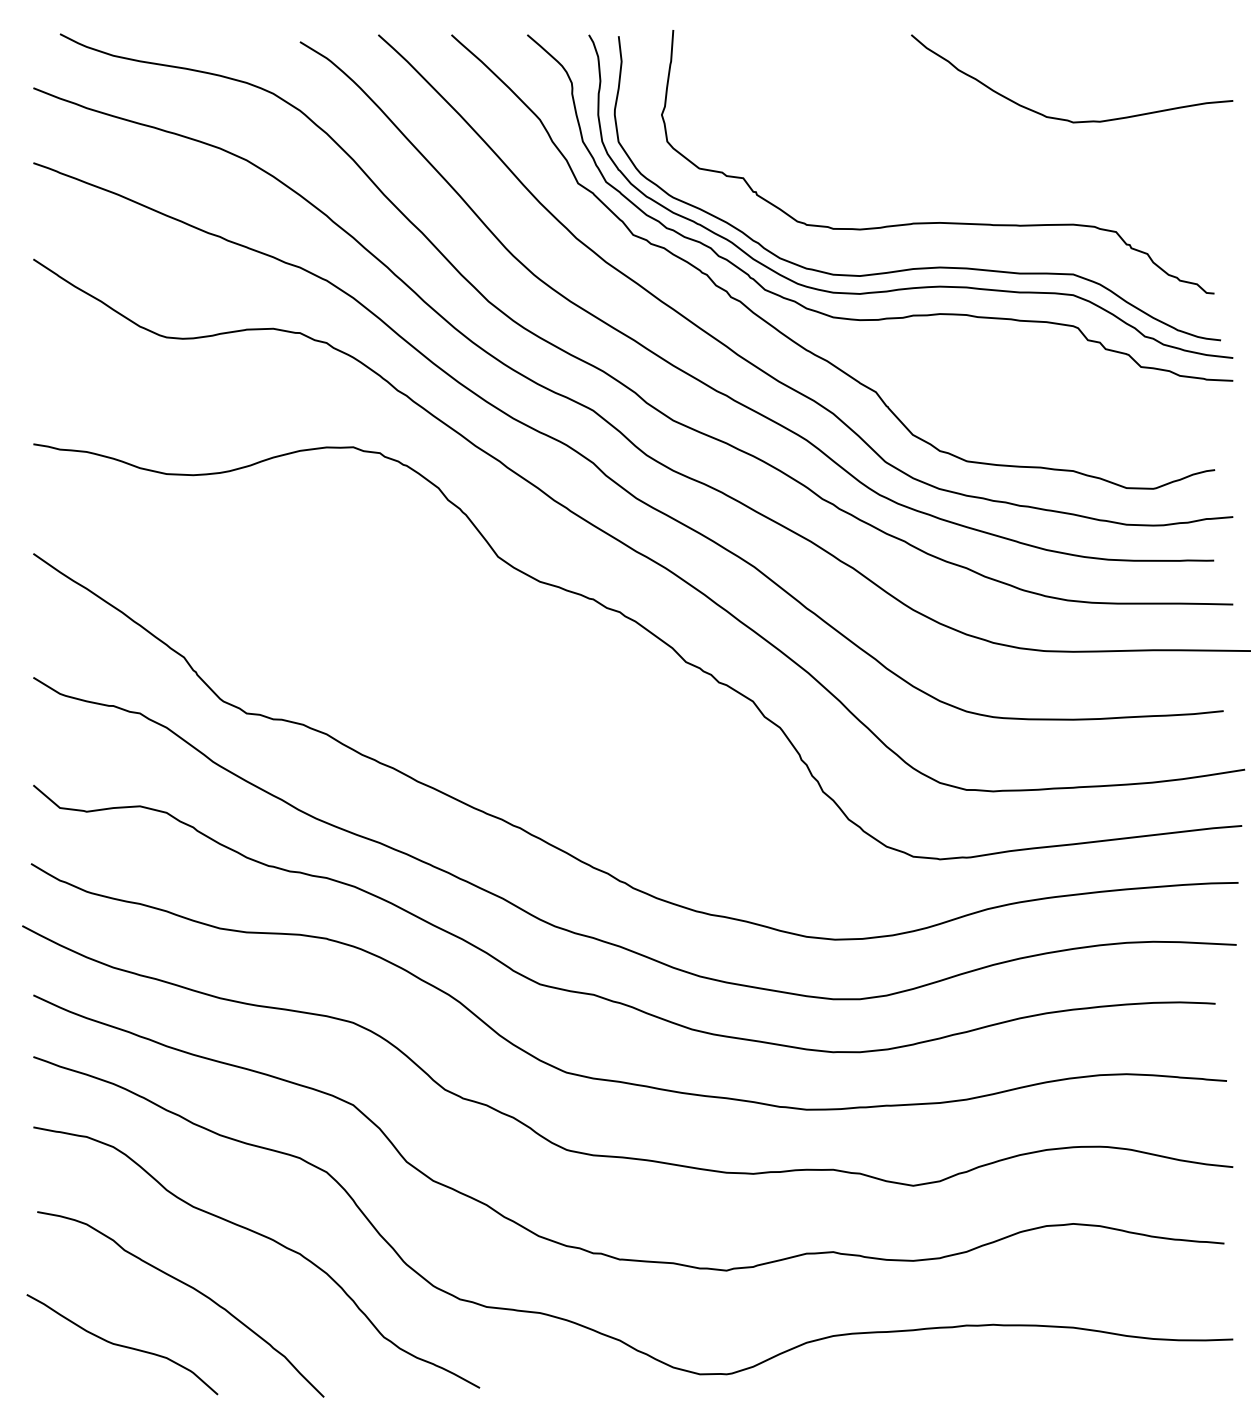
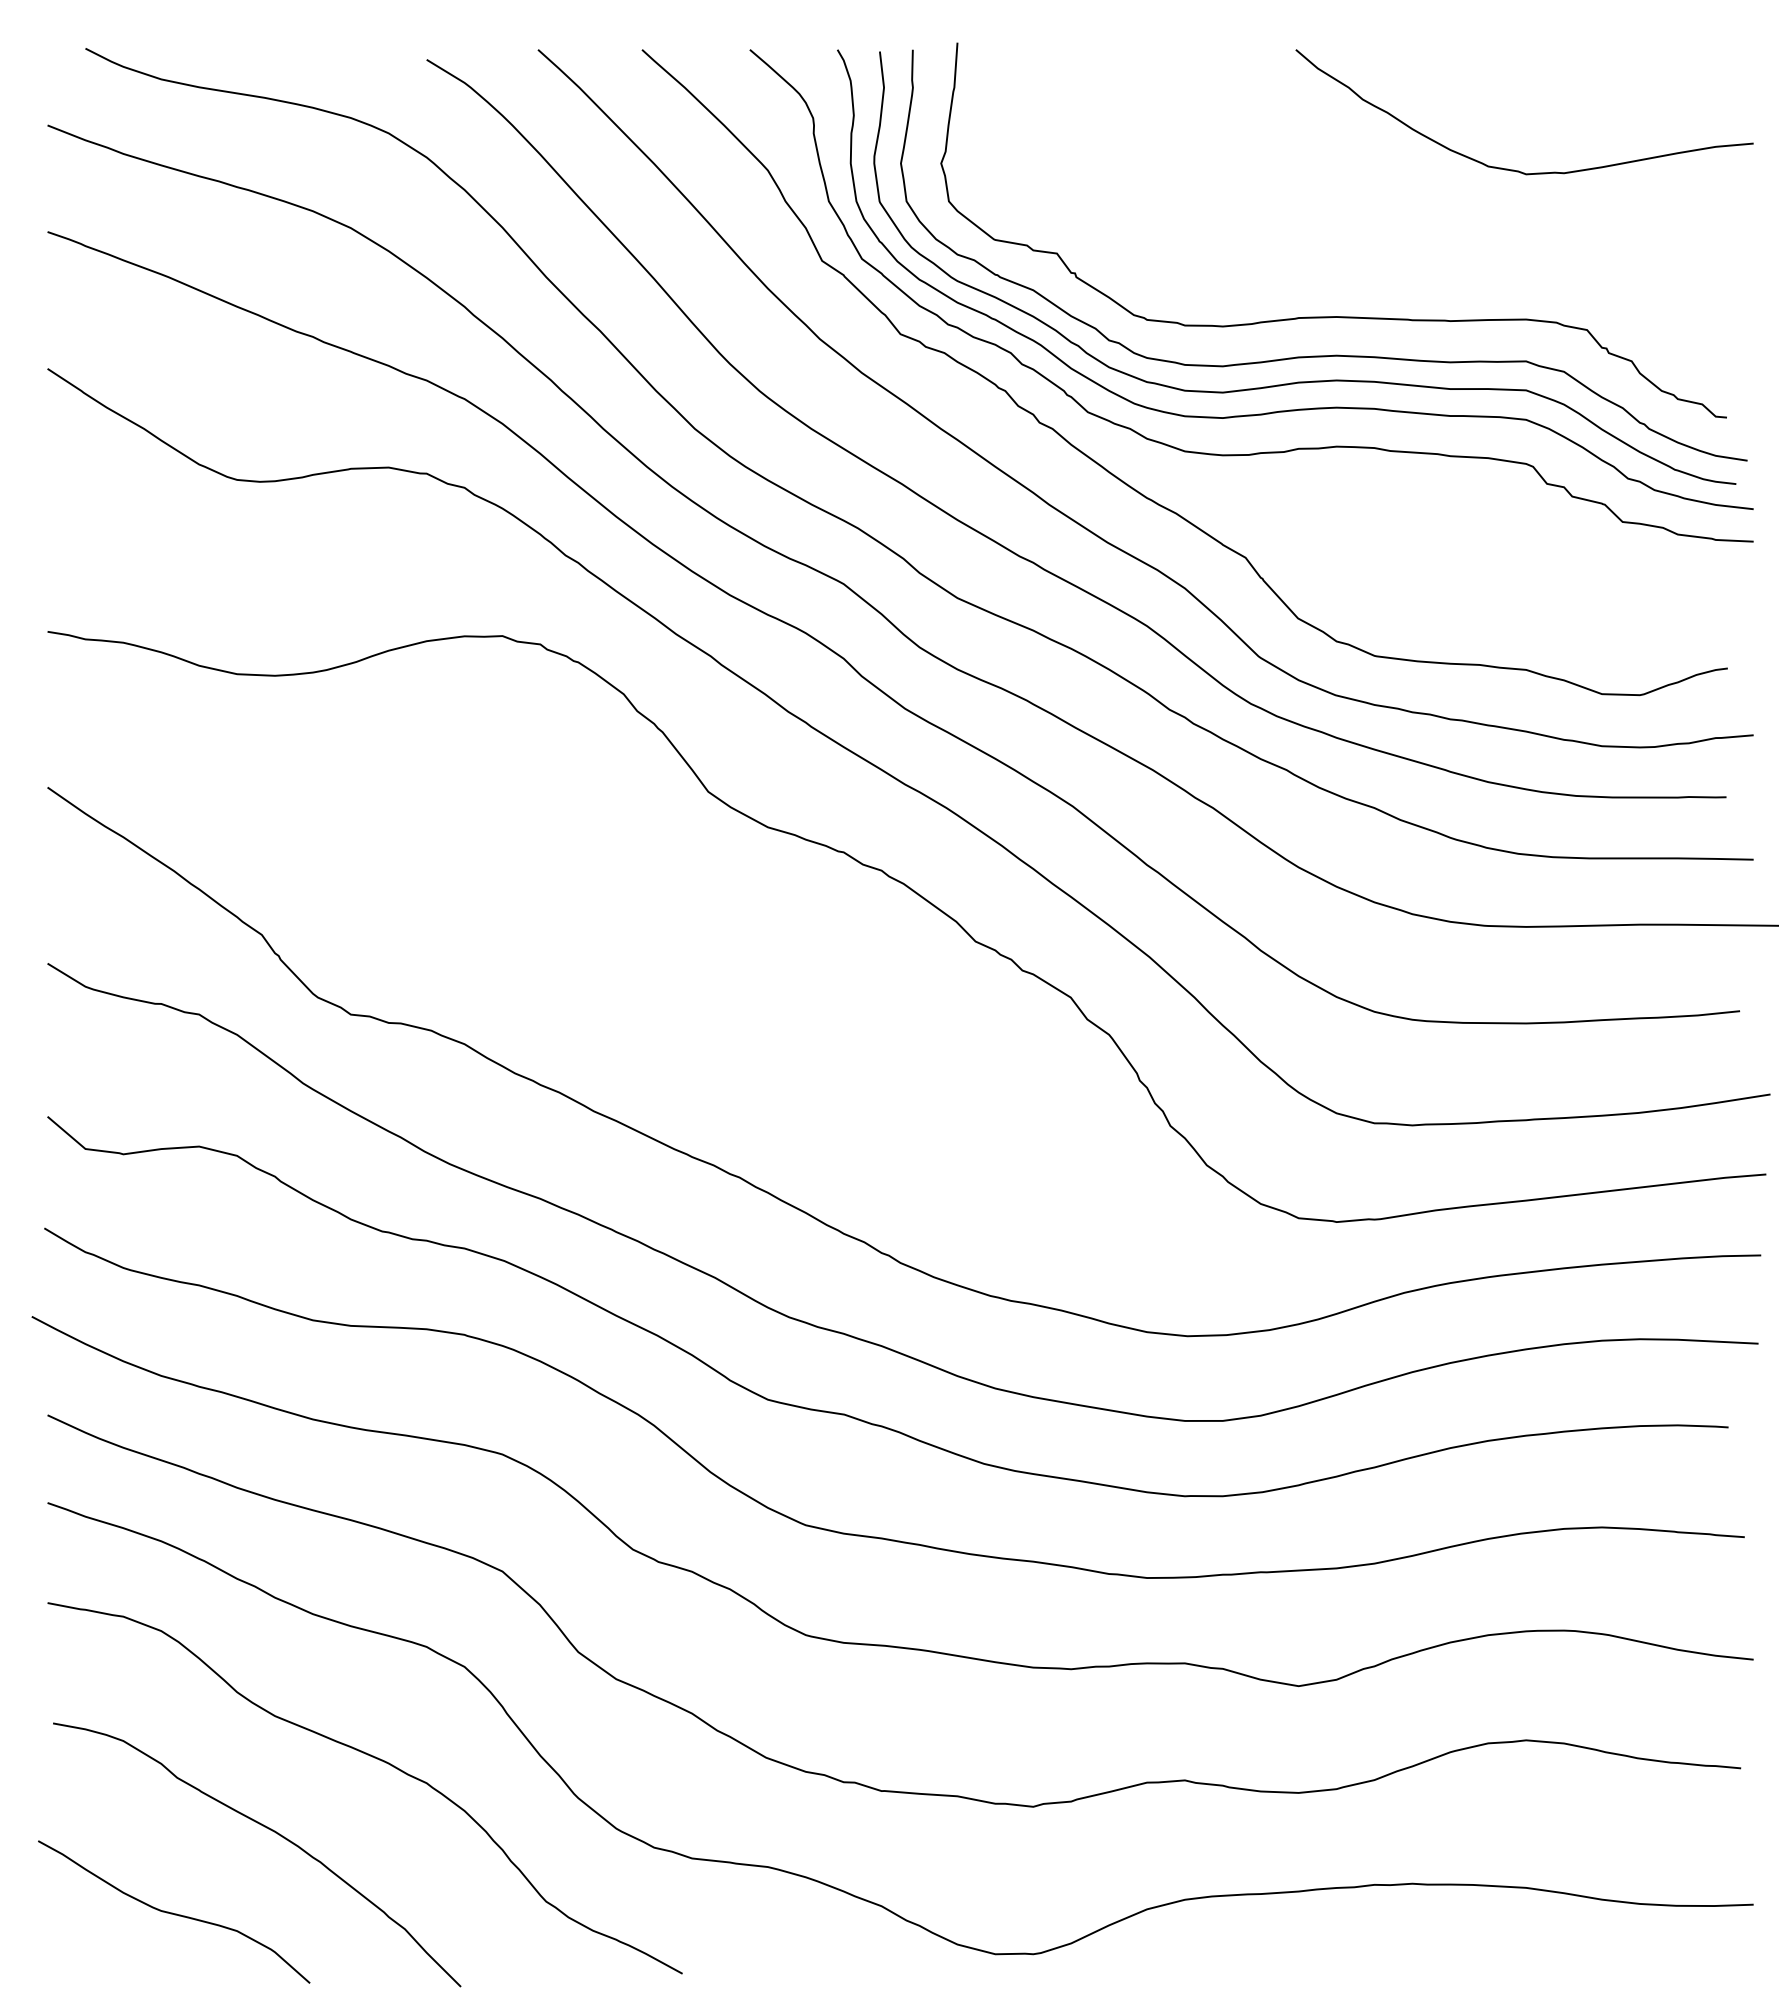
curve: (938, 249) -> (1334, 354), added

